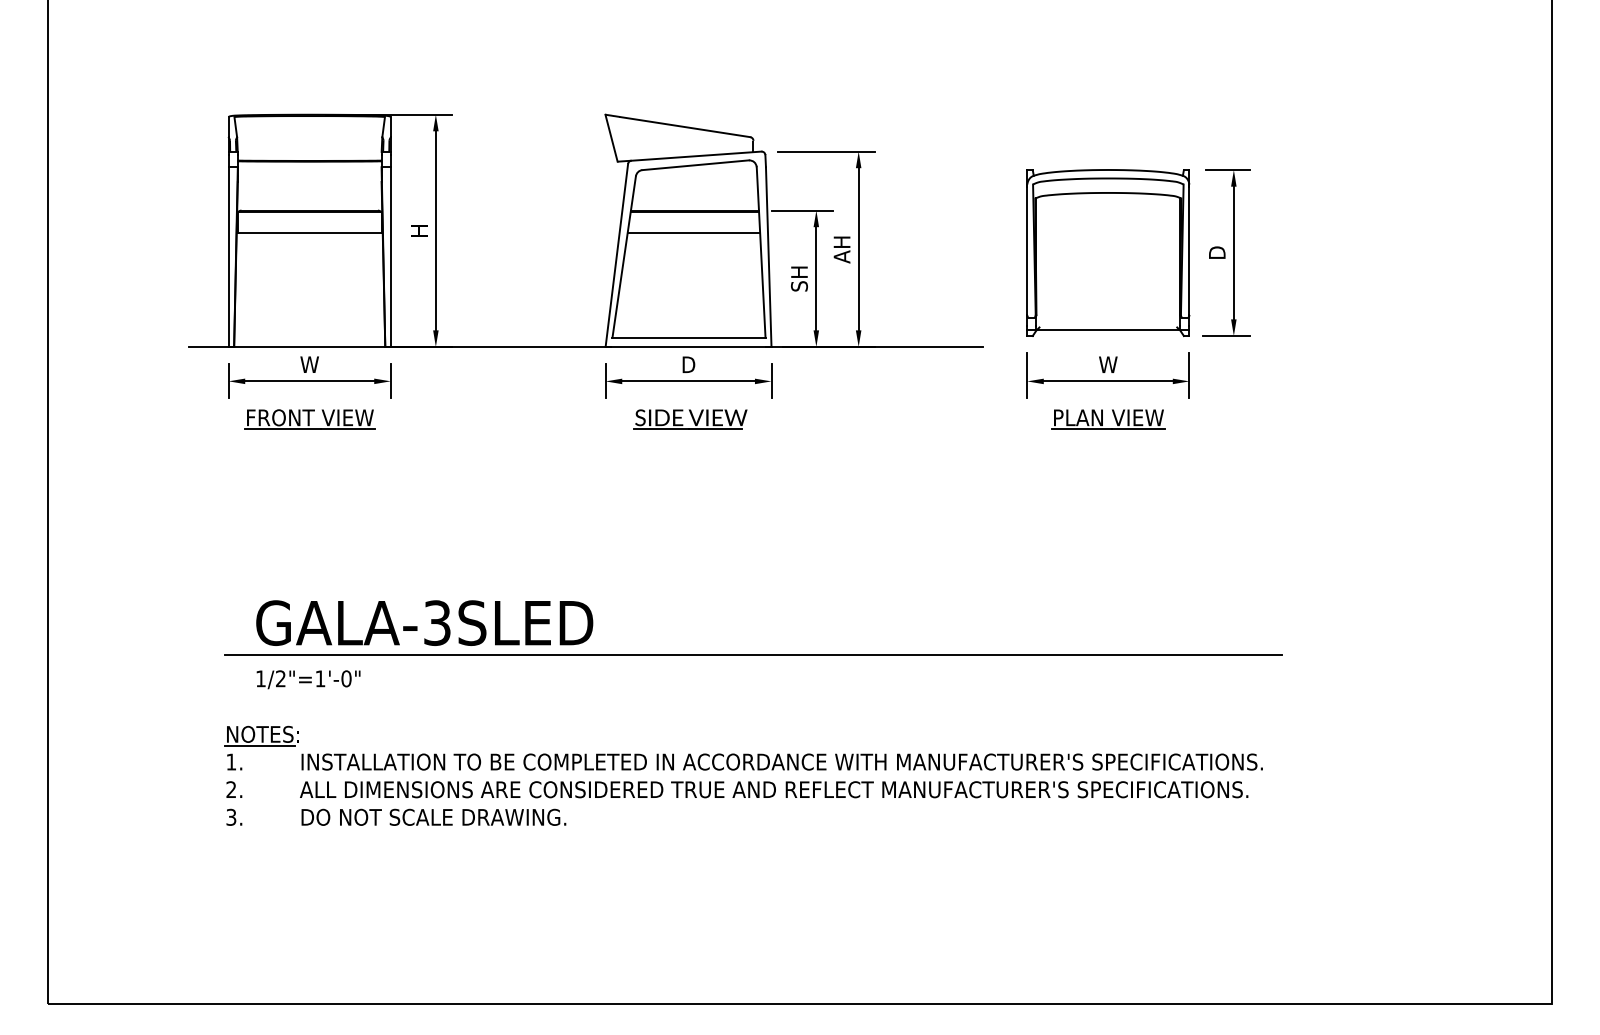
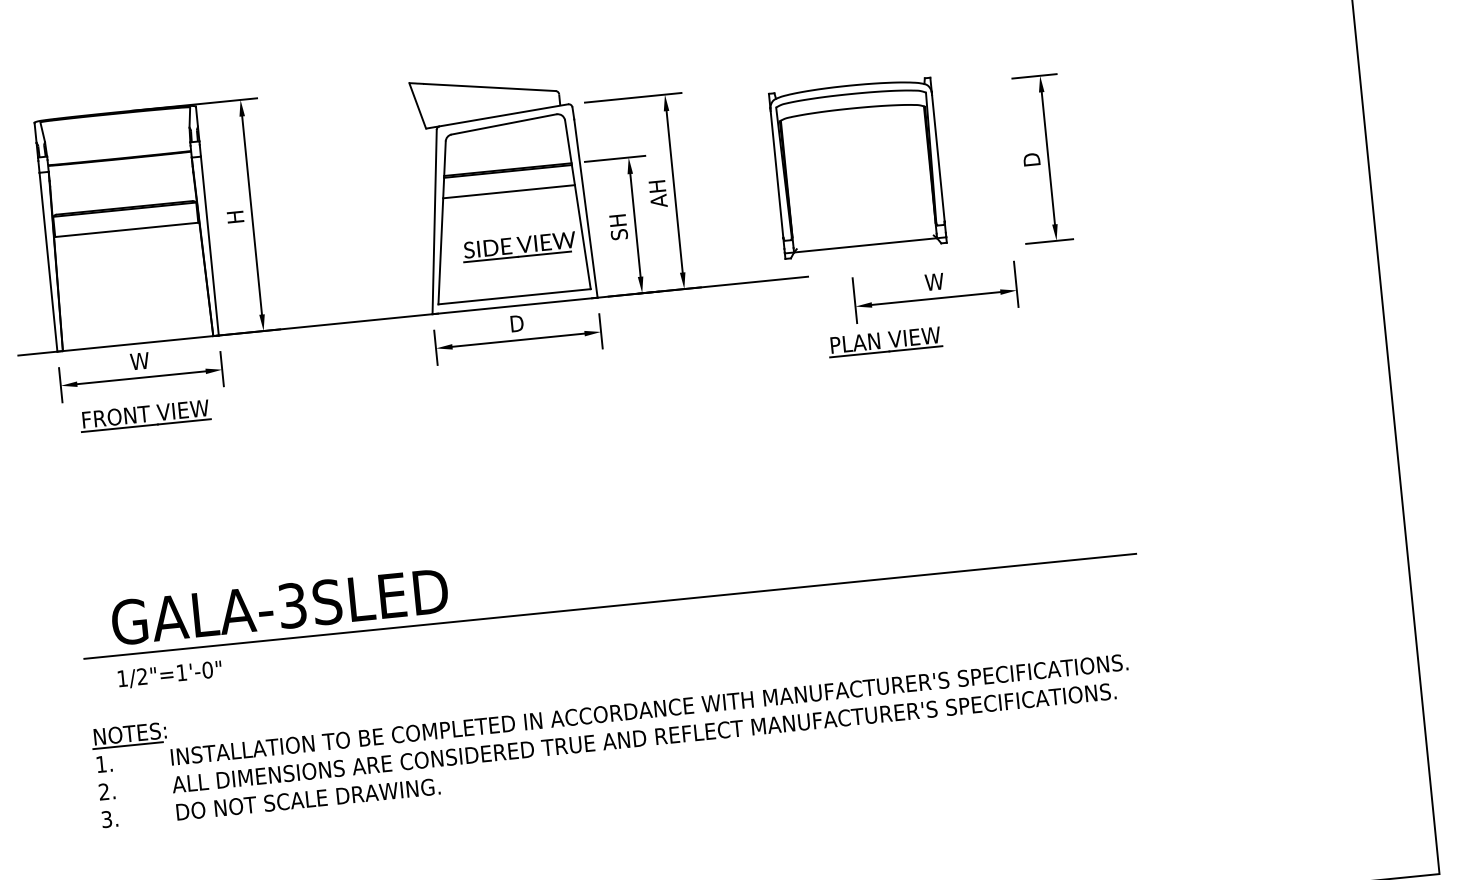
part: (1108, 253) -> (858, 168), moved
part: (690, 419) -> (519, 246), moved
part: (1108, 419) -> (885, 341), moved

